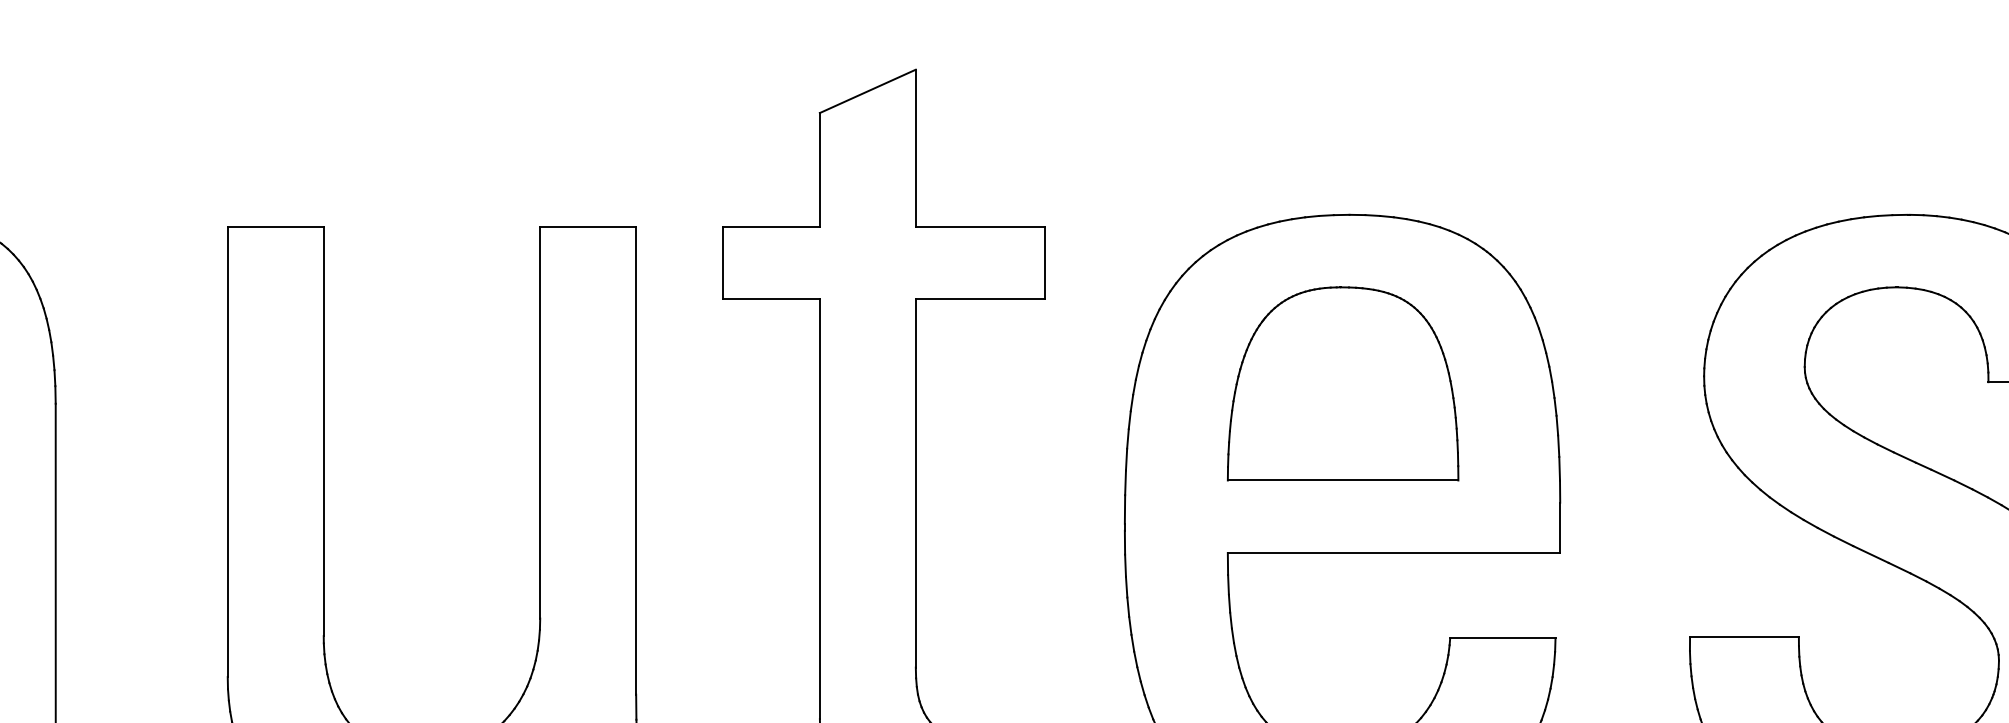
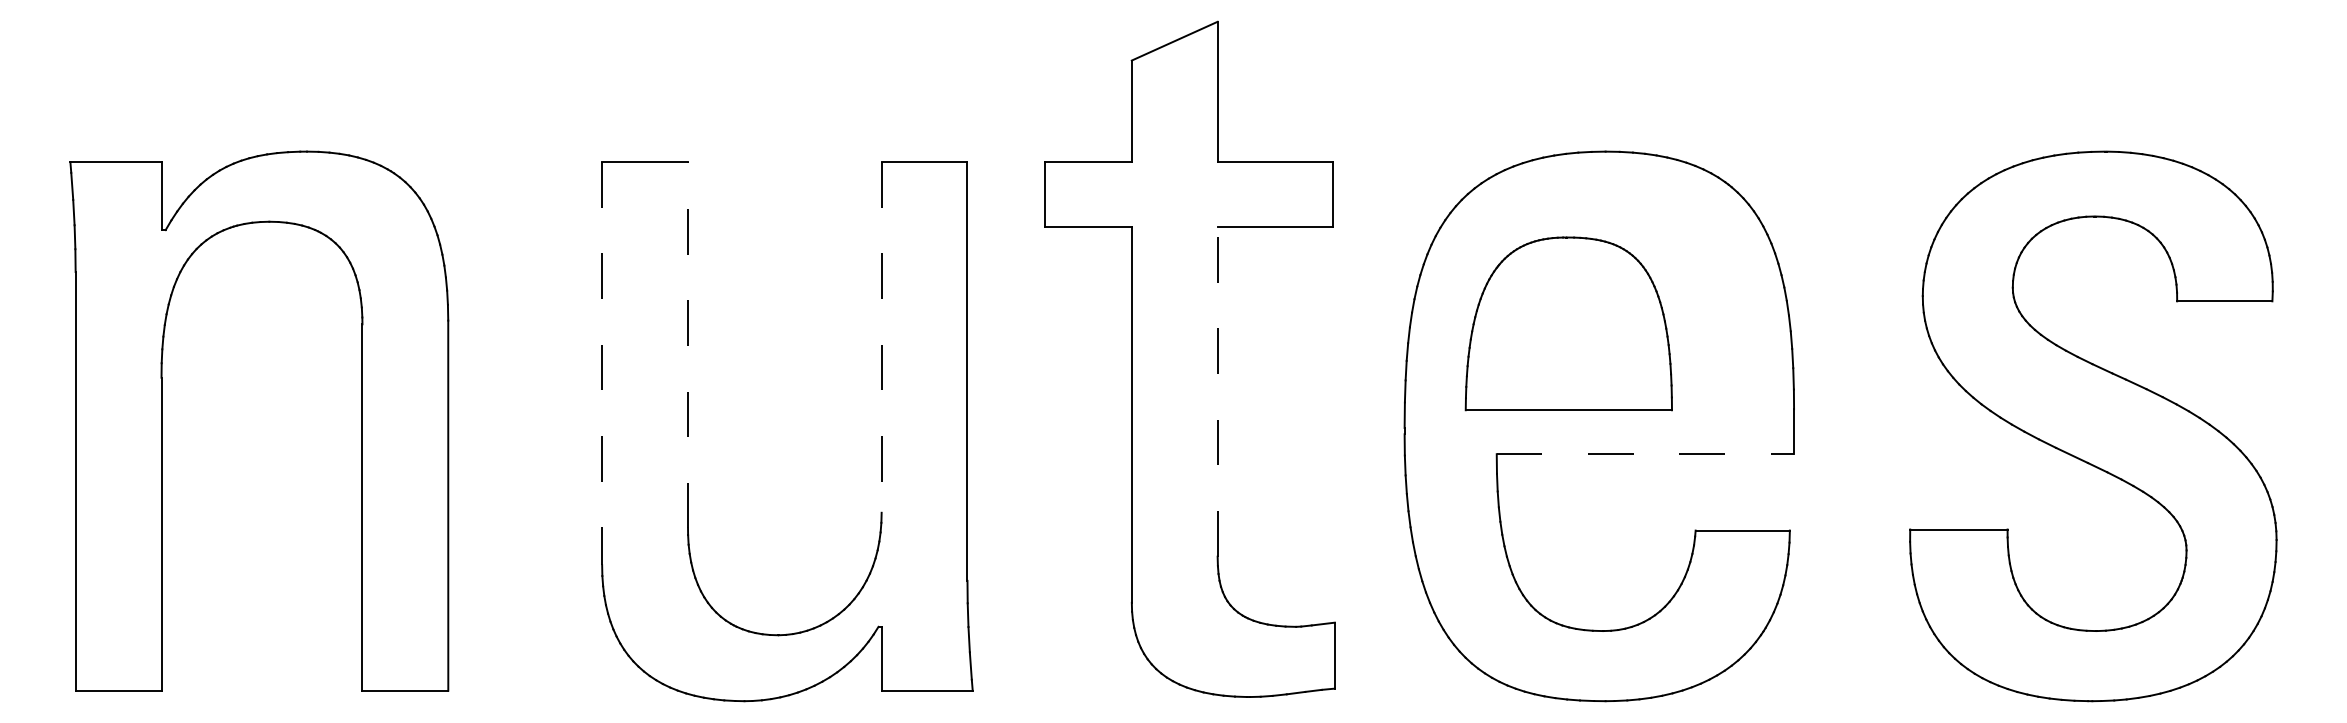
part: (1342, 383) -> (1568, 323), moved
line: (540, 422) -> (881, 337), solid -> dashed
line: (324, 430) -> (688, 344), solid -> dashed
line: (228, 451) -> (602, 363), solid -> dashed
line: (915, 482) -> (1217, 391), solid -> dashed
line: (1394, 553) -> (1645, 454), solid -> dashed

